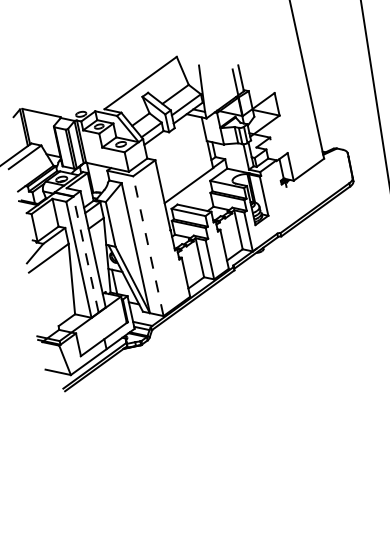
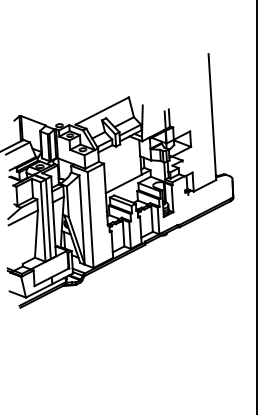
line: (148, 245) -> (90, 219), dashed -> solid
line: (86, 254) -> (48, 219), dashed -> solid

